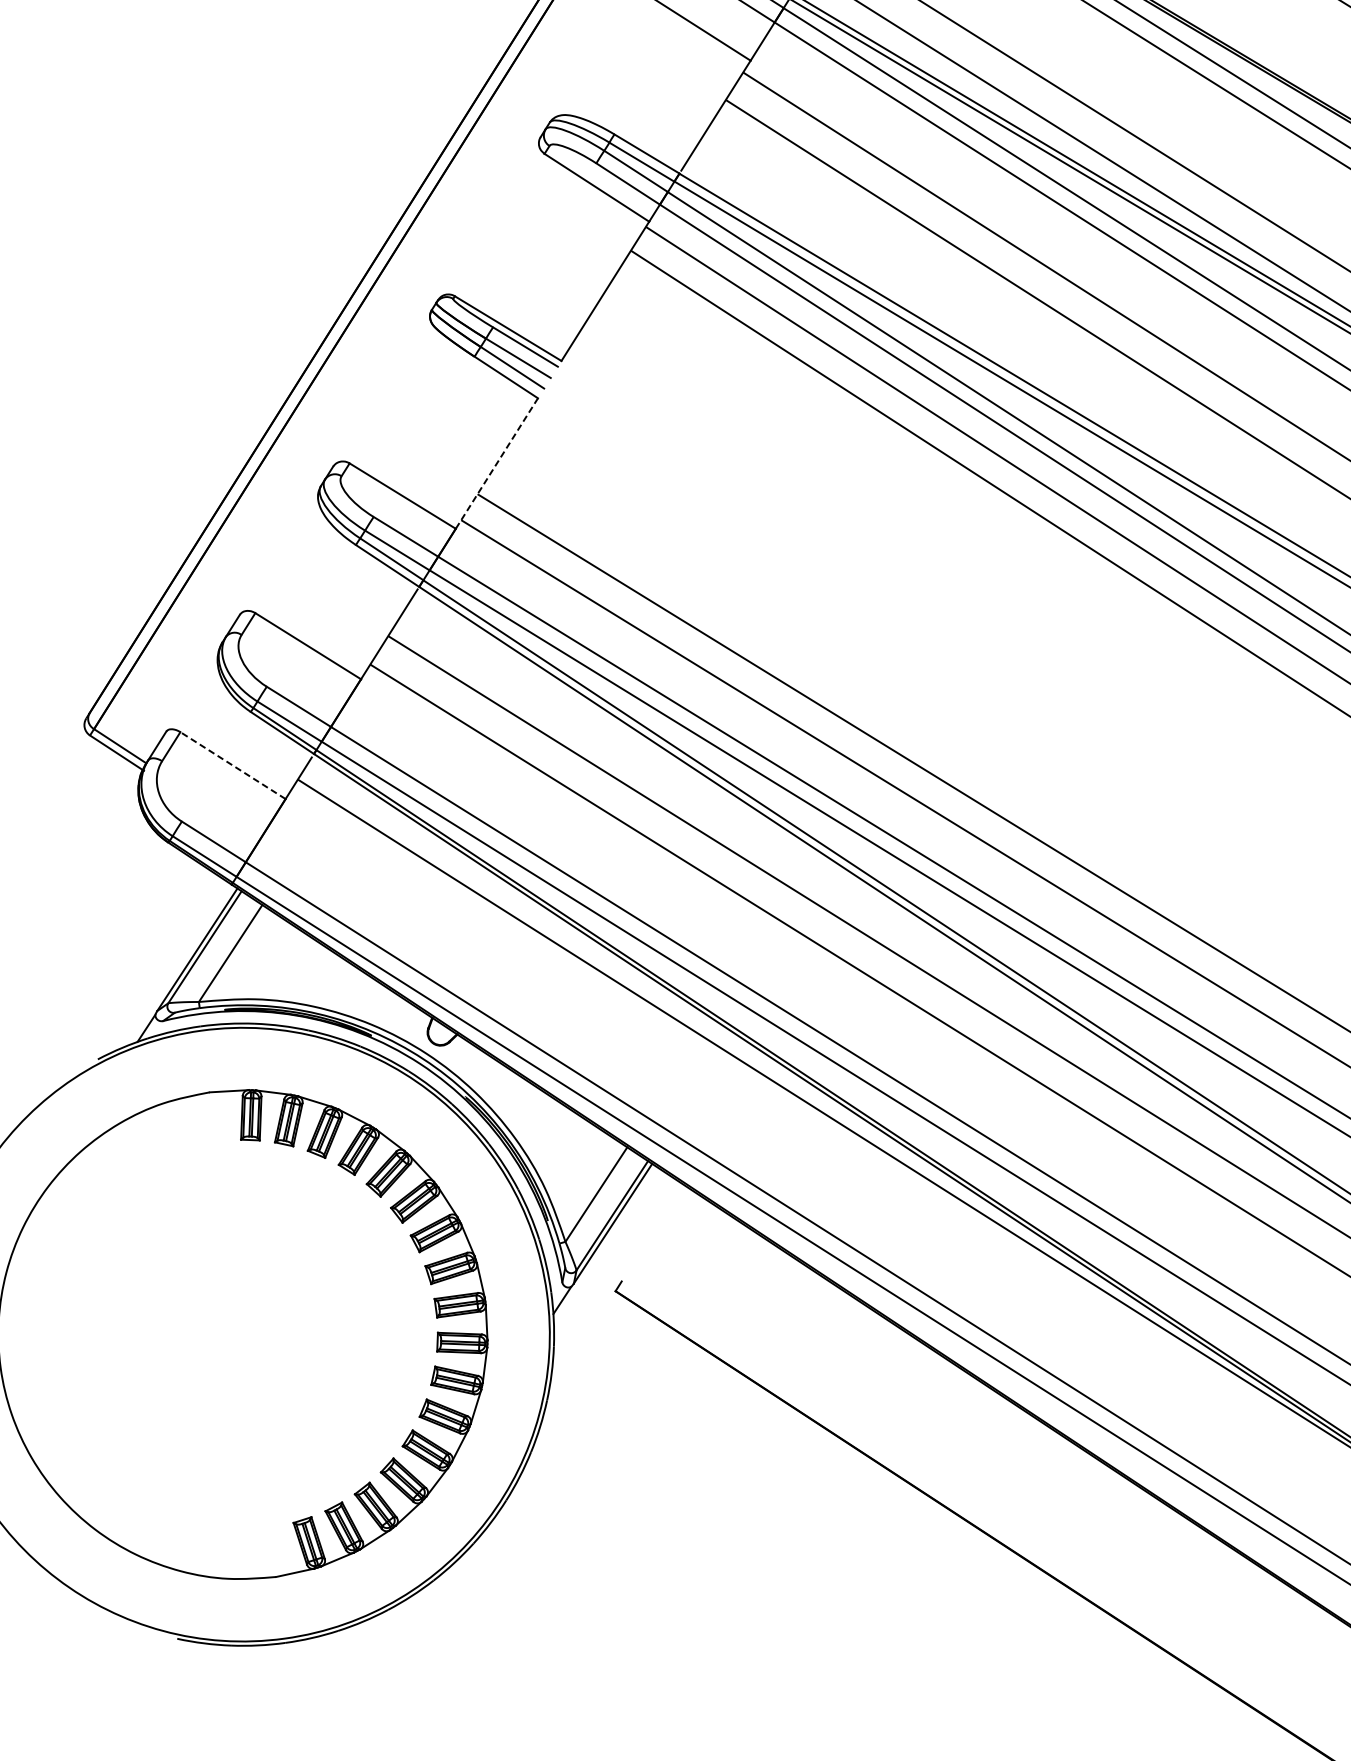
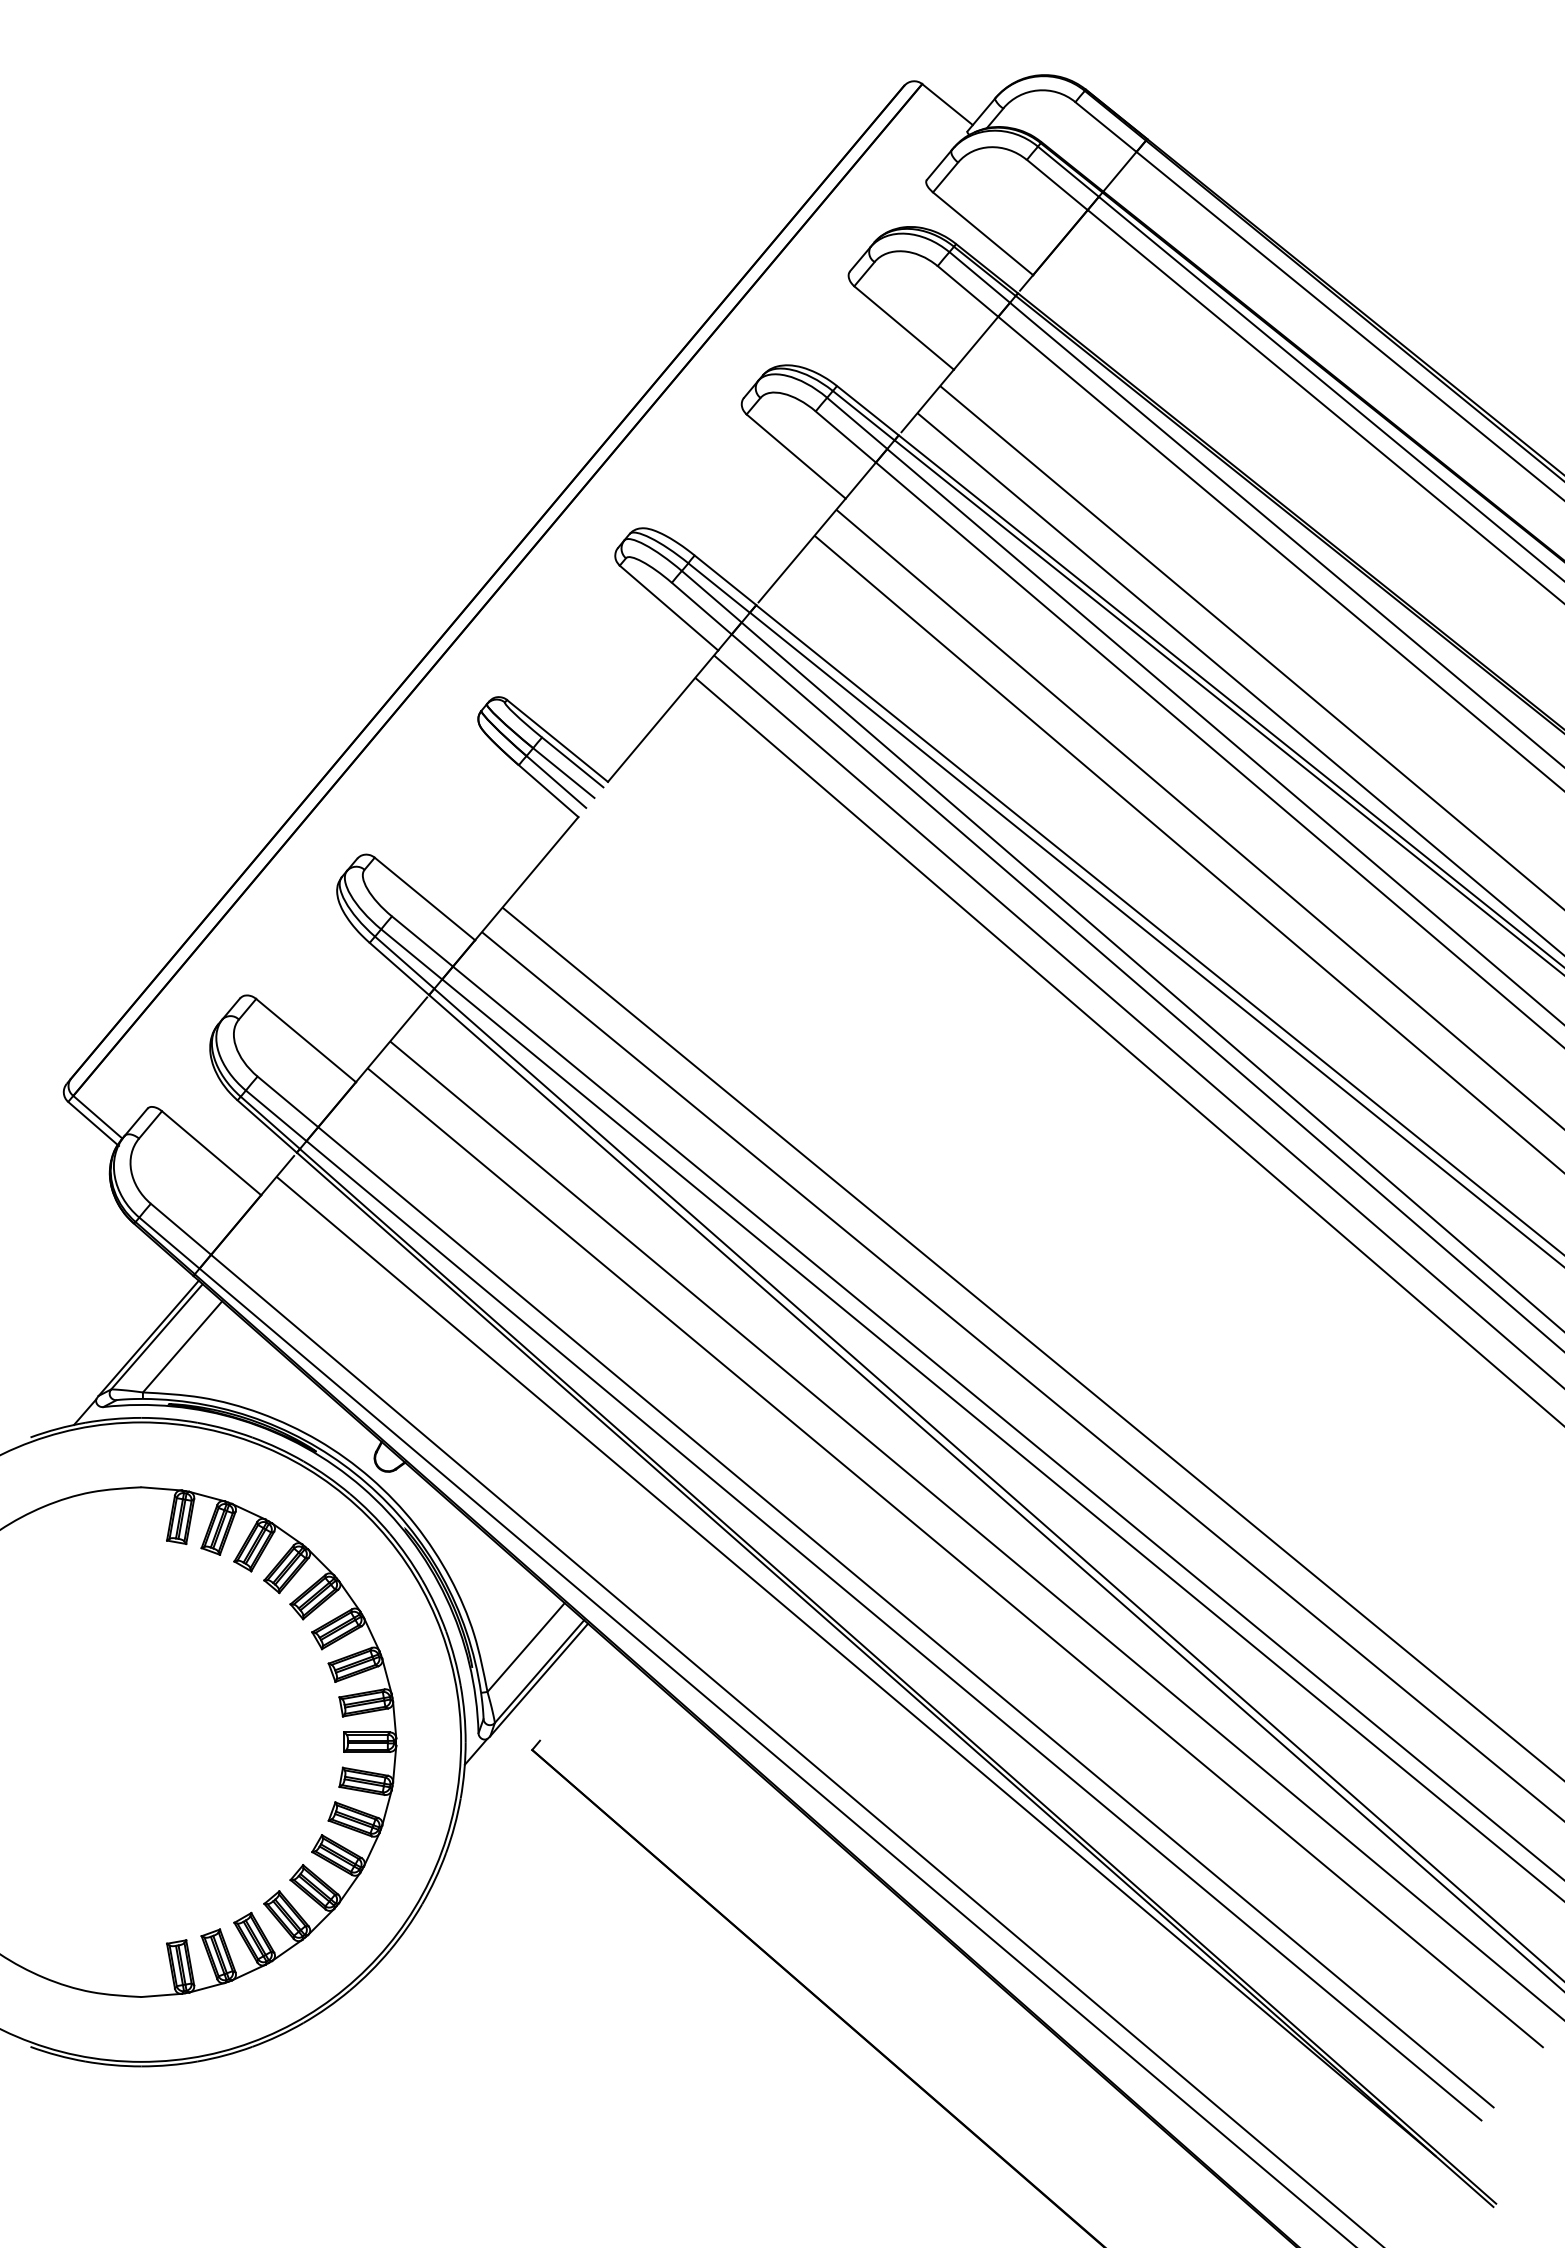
line: (497, 463) -> (527, 878), dashed -> solid
line: (232, 765) -> (211, 1153), dashed -> solid

